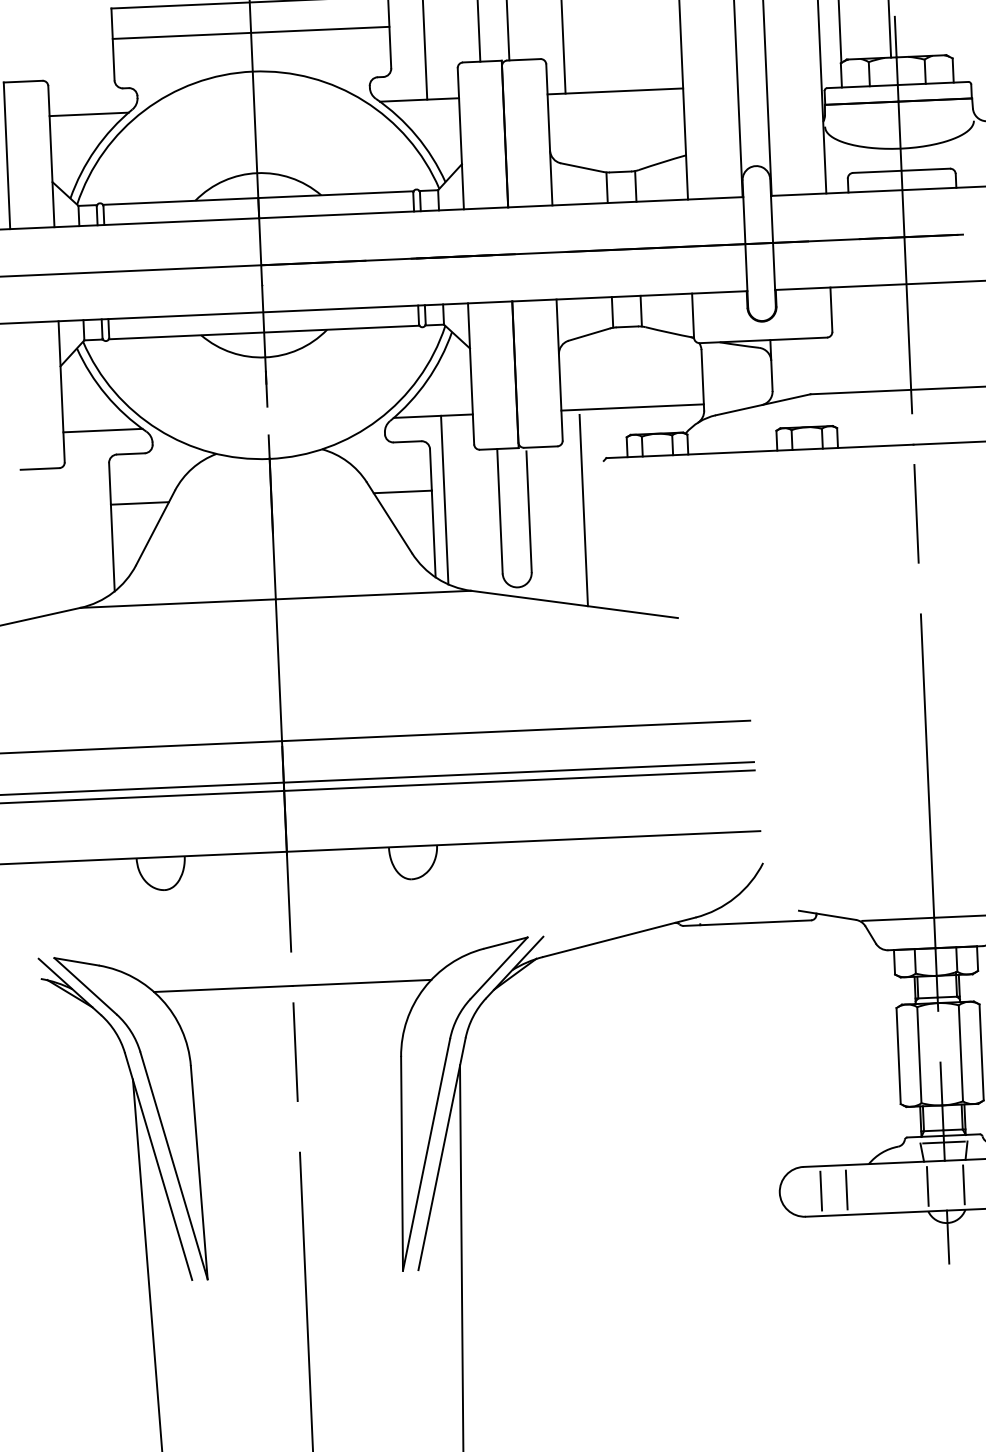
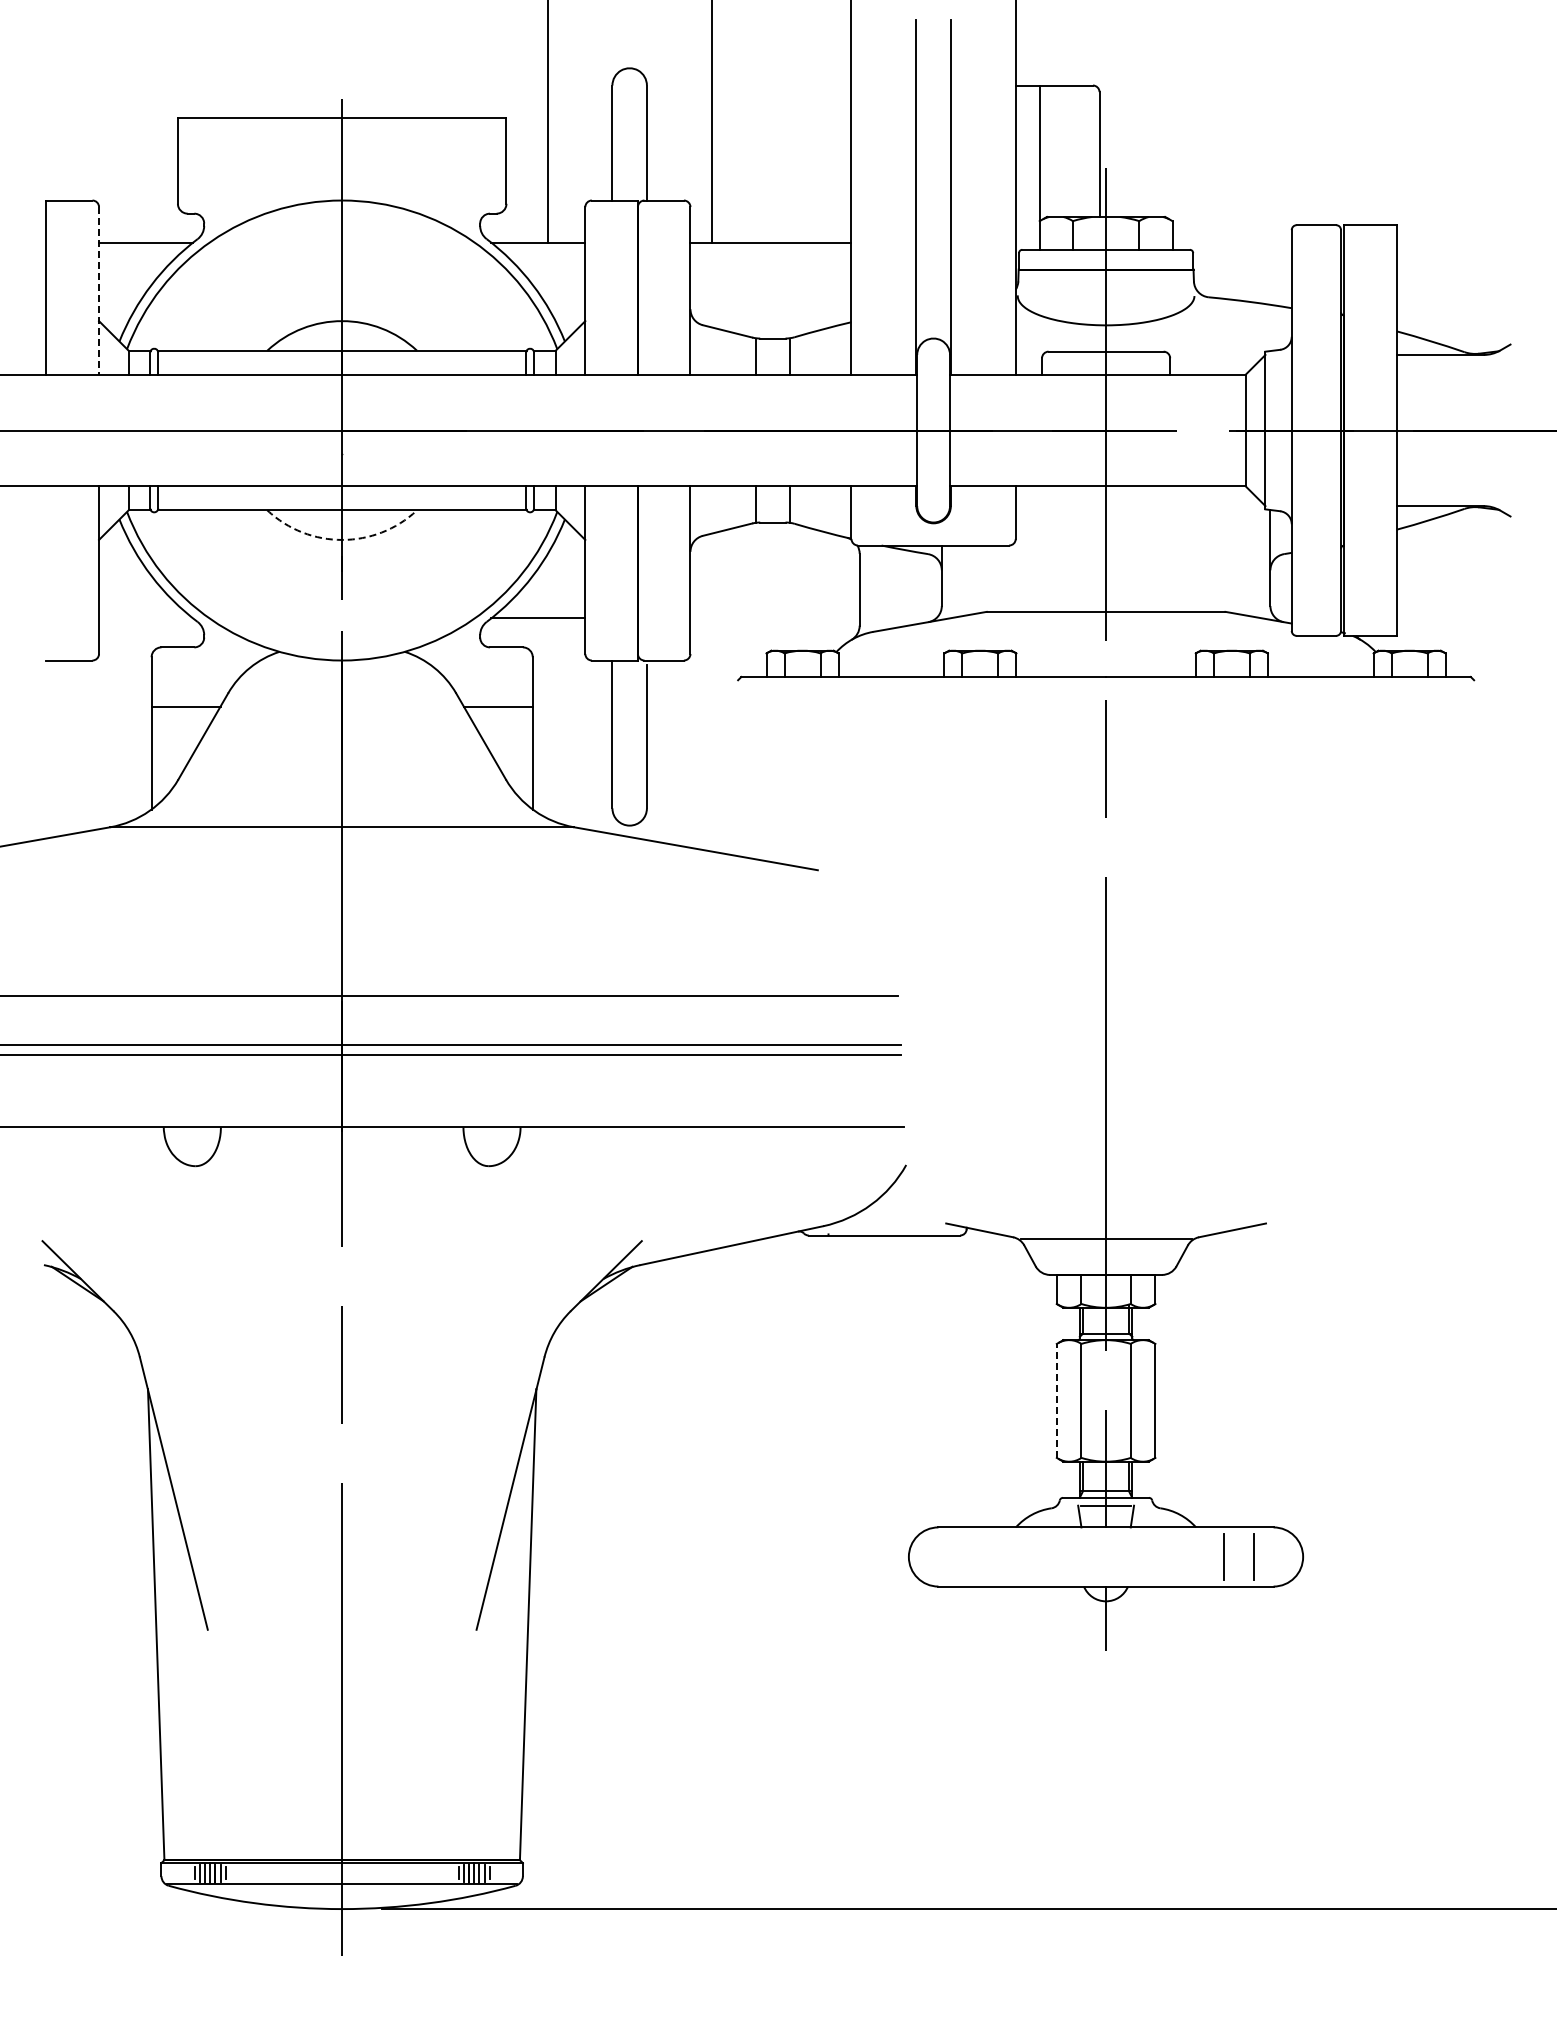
line: (250, 32) -> (341, 154), removed
line: (51, 156) -> (99, 290), solid -> dashed
arc: (265, 357) -> (342, 539), solid -> dashed
line: (632, 407) -> (774, 618), removed
line: (102, 430) -> (145, 618), removed
line: (444, 500) -> (547, 718), removed
line: (583, 510) -> (711, 737), removed
line: (898, 1055) -> (1056, 1400), solid -> dashed
part: (400, 1110) -> (463, 1439), removed
line: (963, 1184) -> (1127, 1556), removed
line: (927, 1186) -> (1084, 1556), removed
line: (846, 1189) -> (988, 1556), removed
line: (821, 1190) -> (958, 1556), removed

